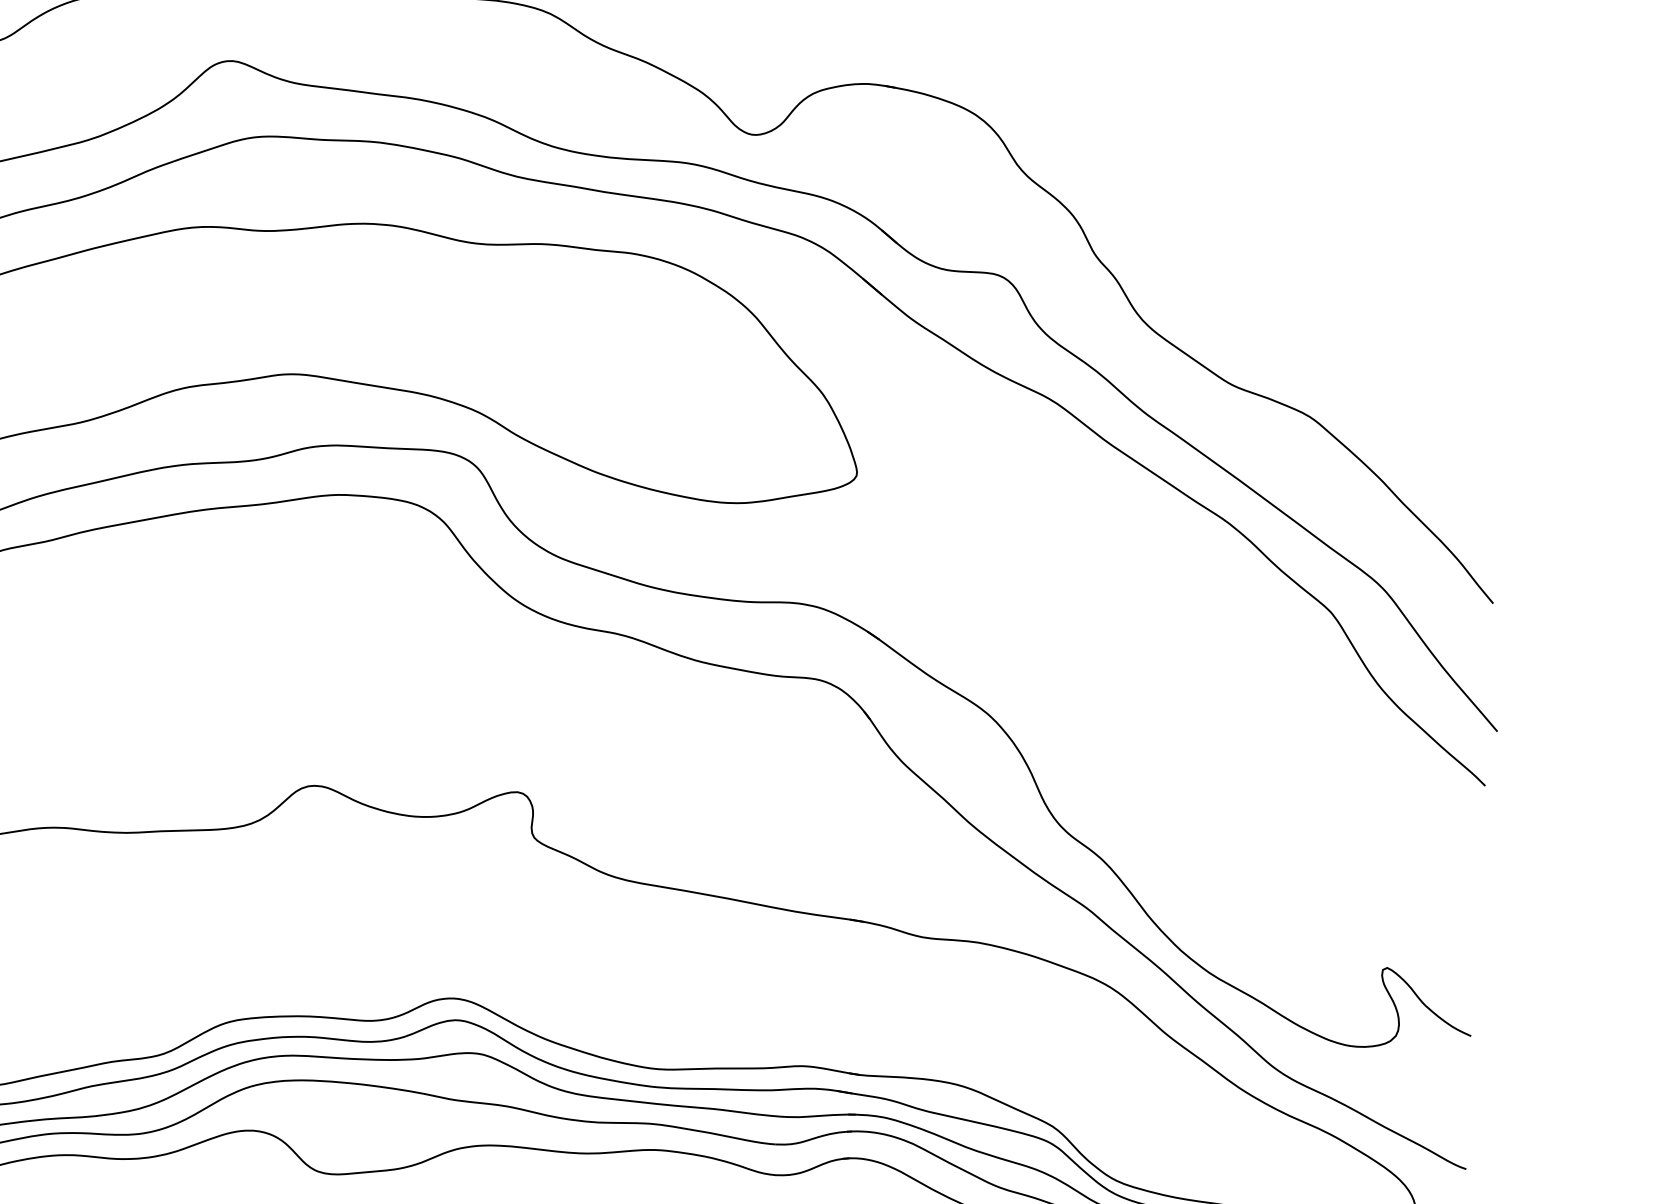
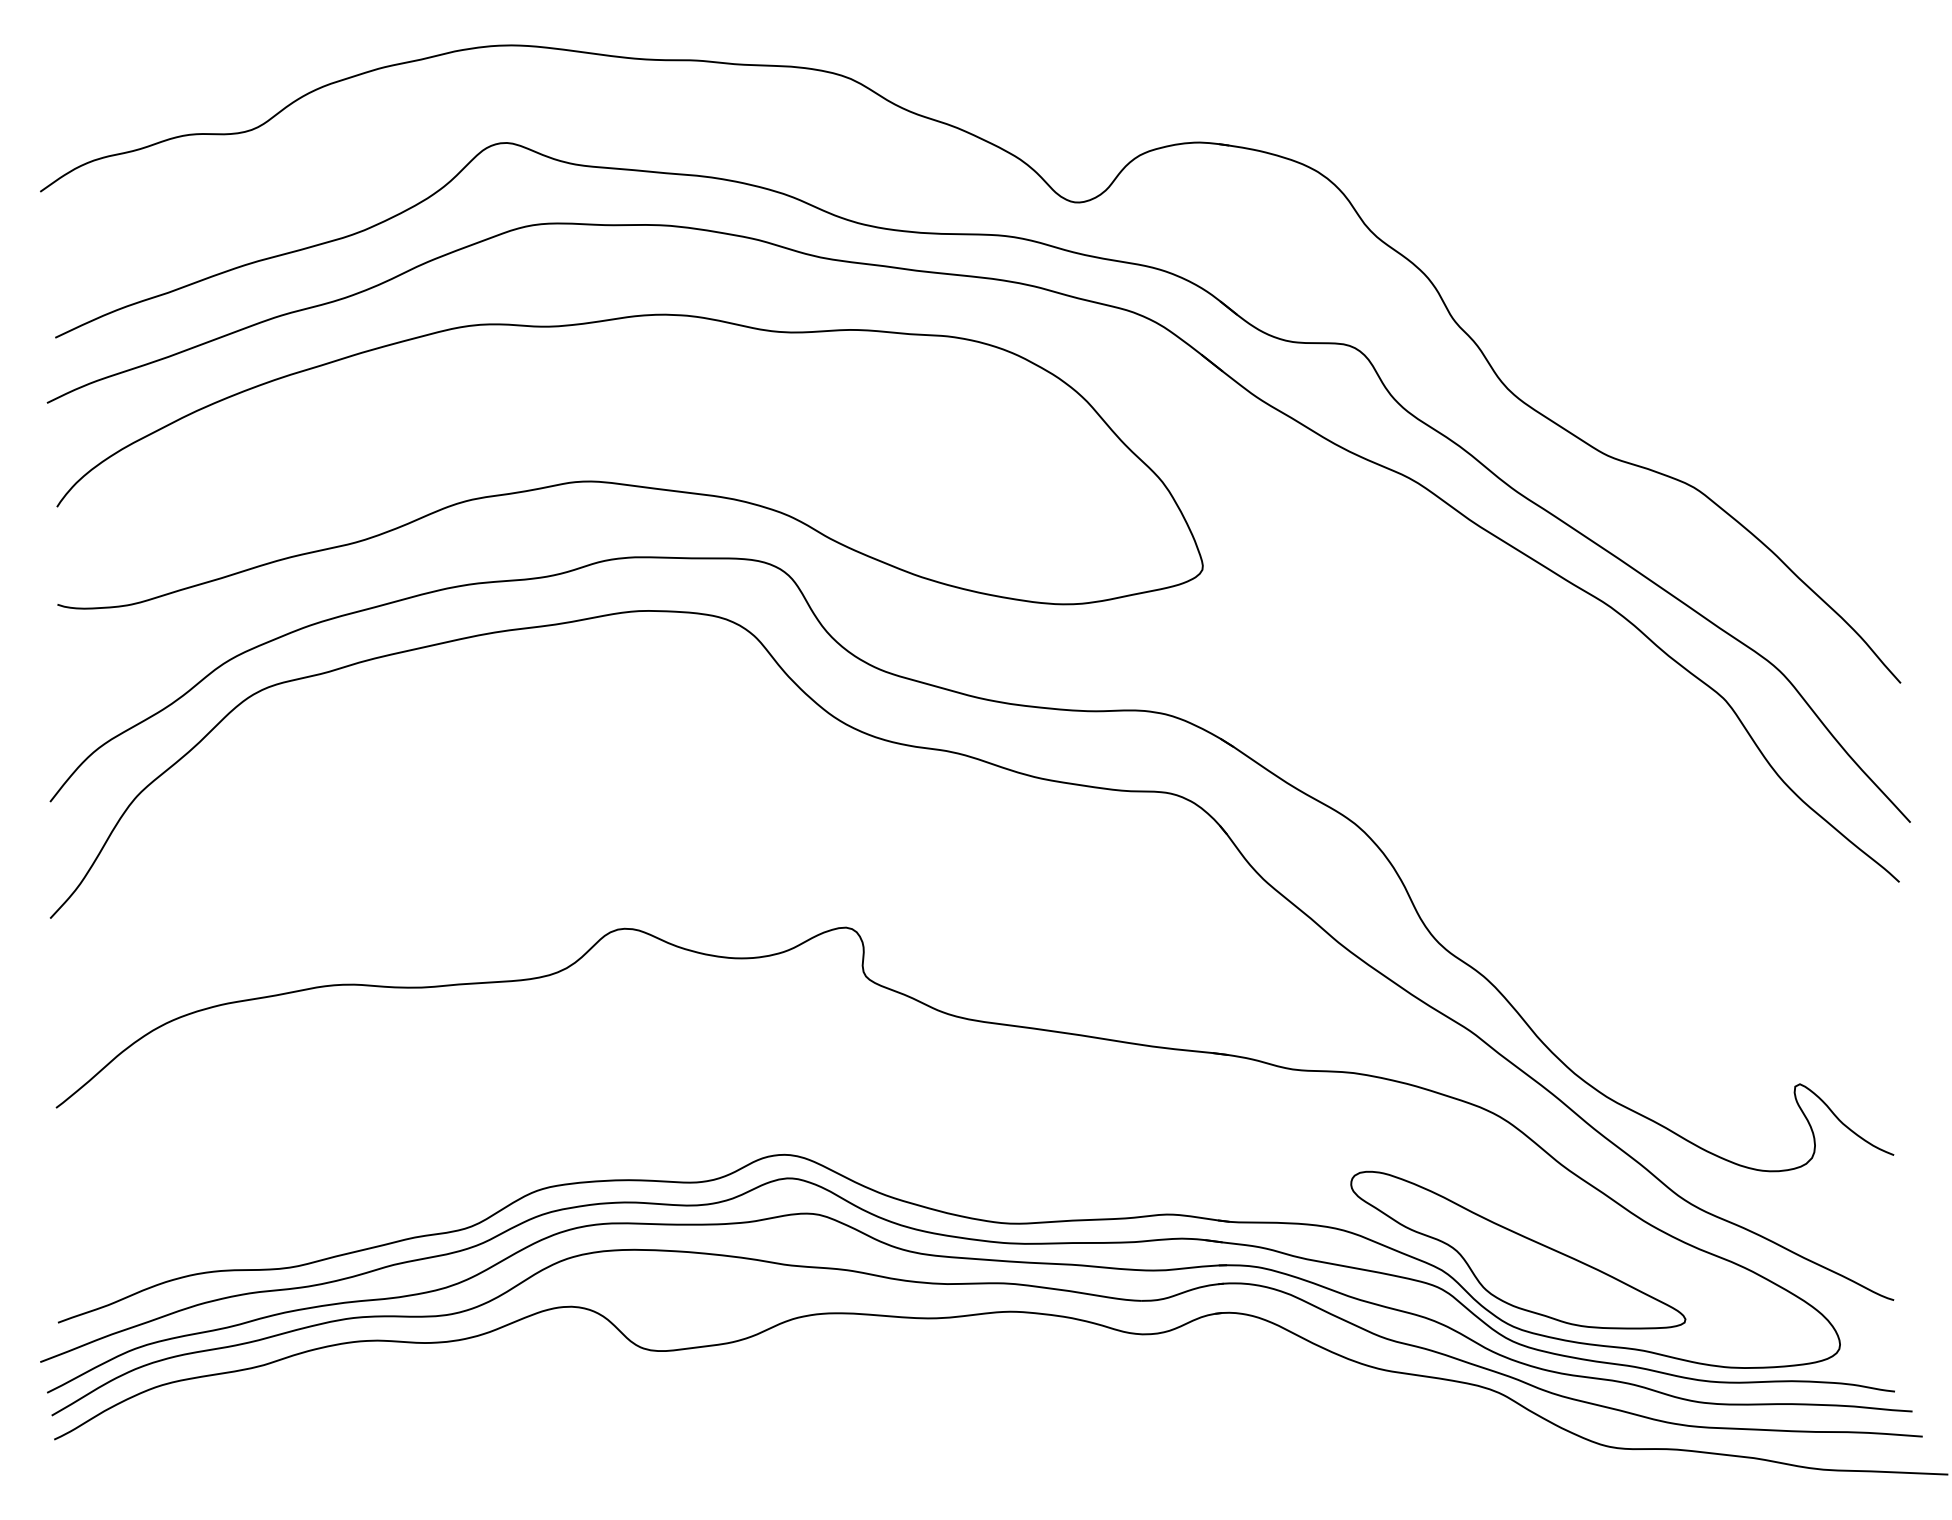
part: (1123, 1110) -> (1518, 1249), added

